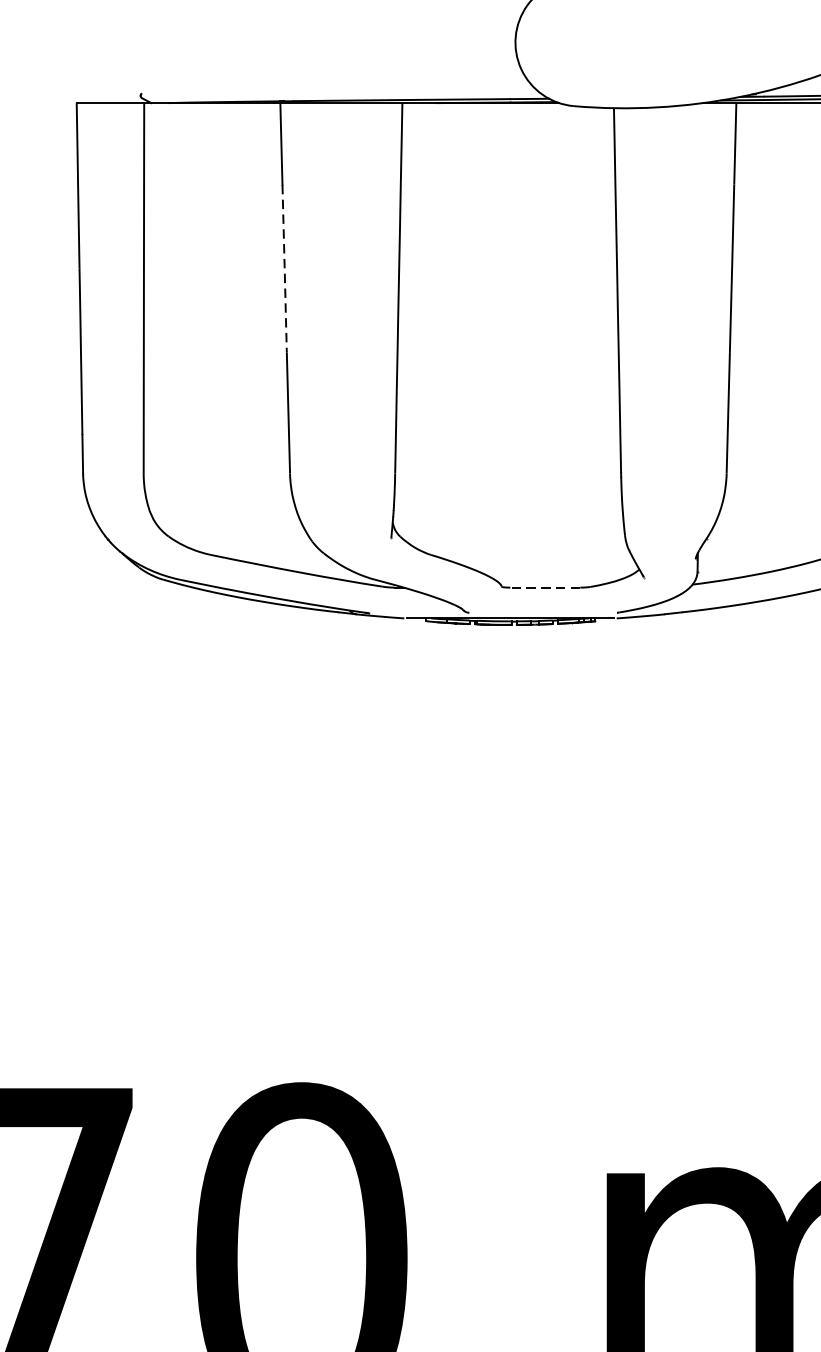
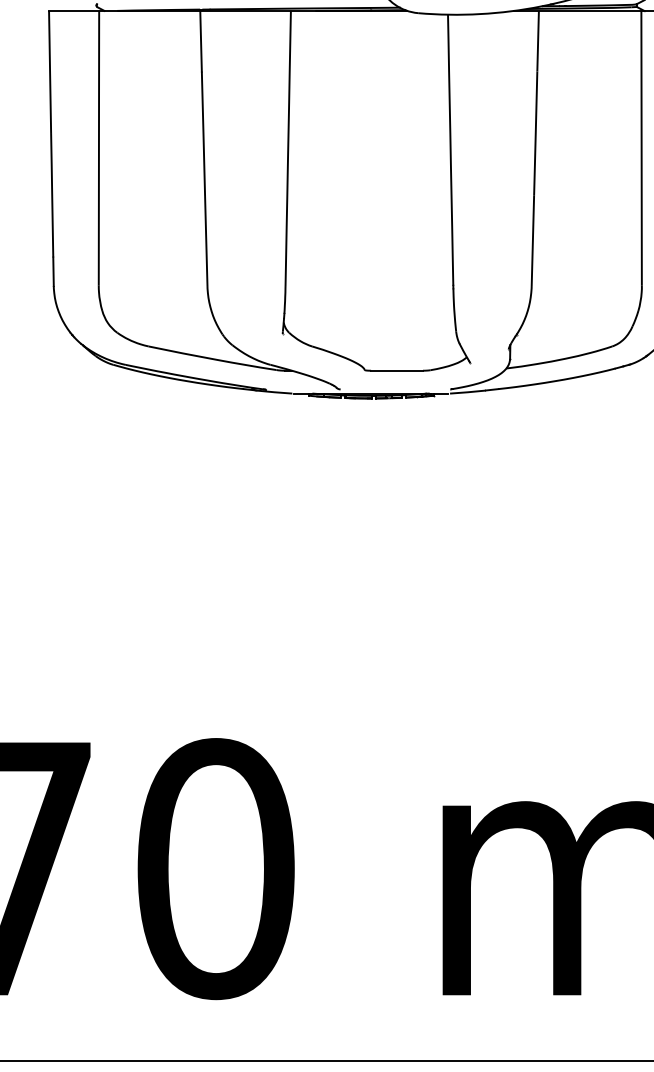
line: (284, 268) -> (203, 133), dashed -> solid
line: (545, 587) -> (397, 370), dashed -> solid

